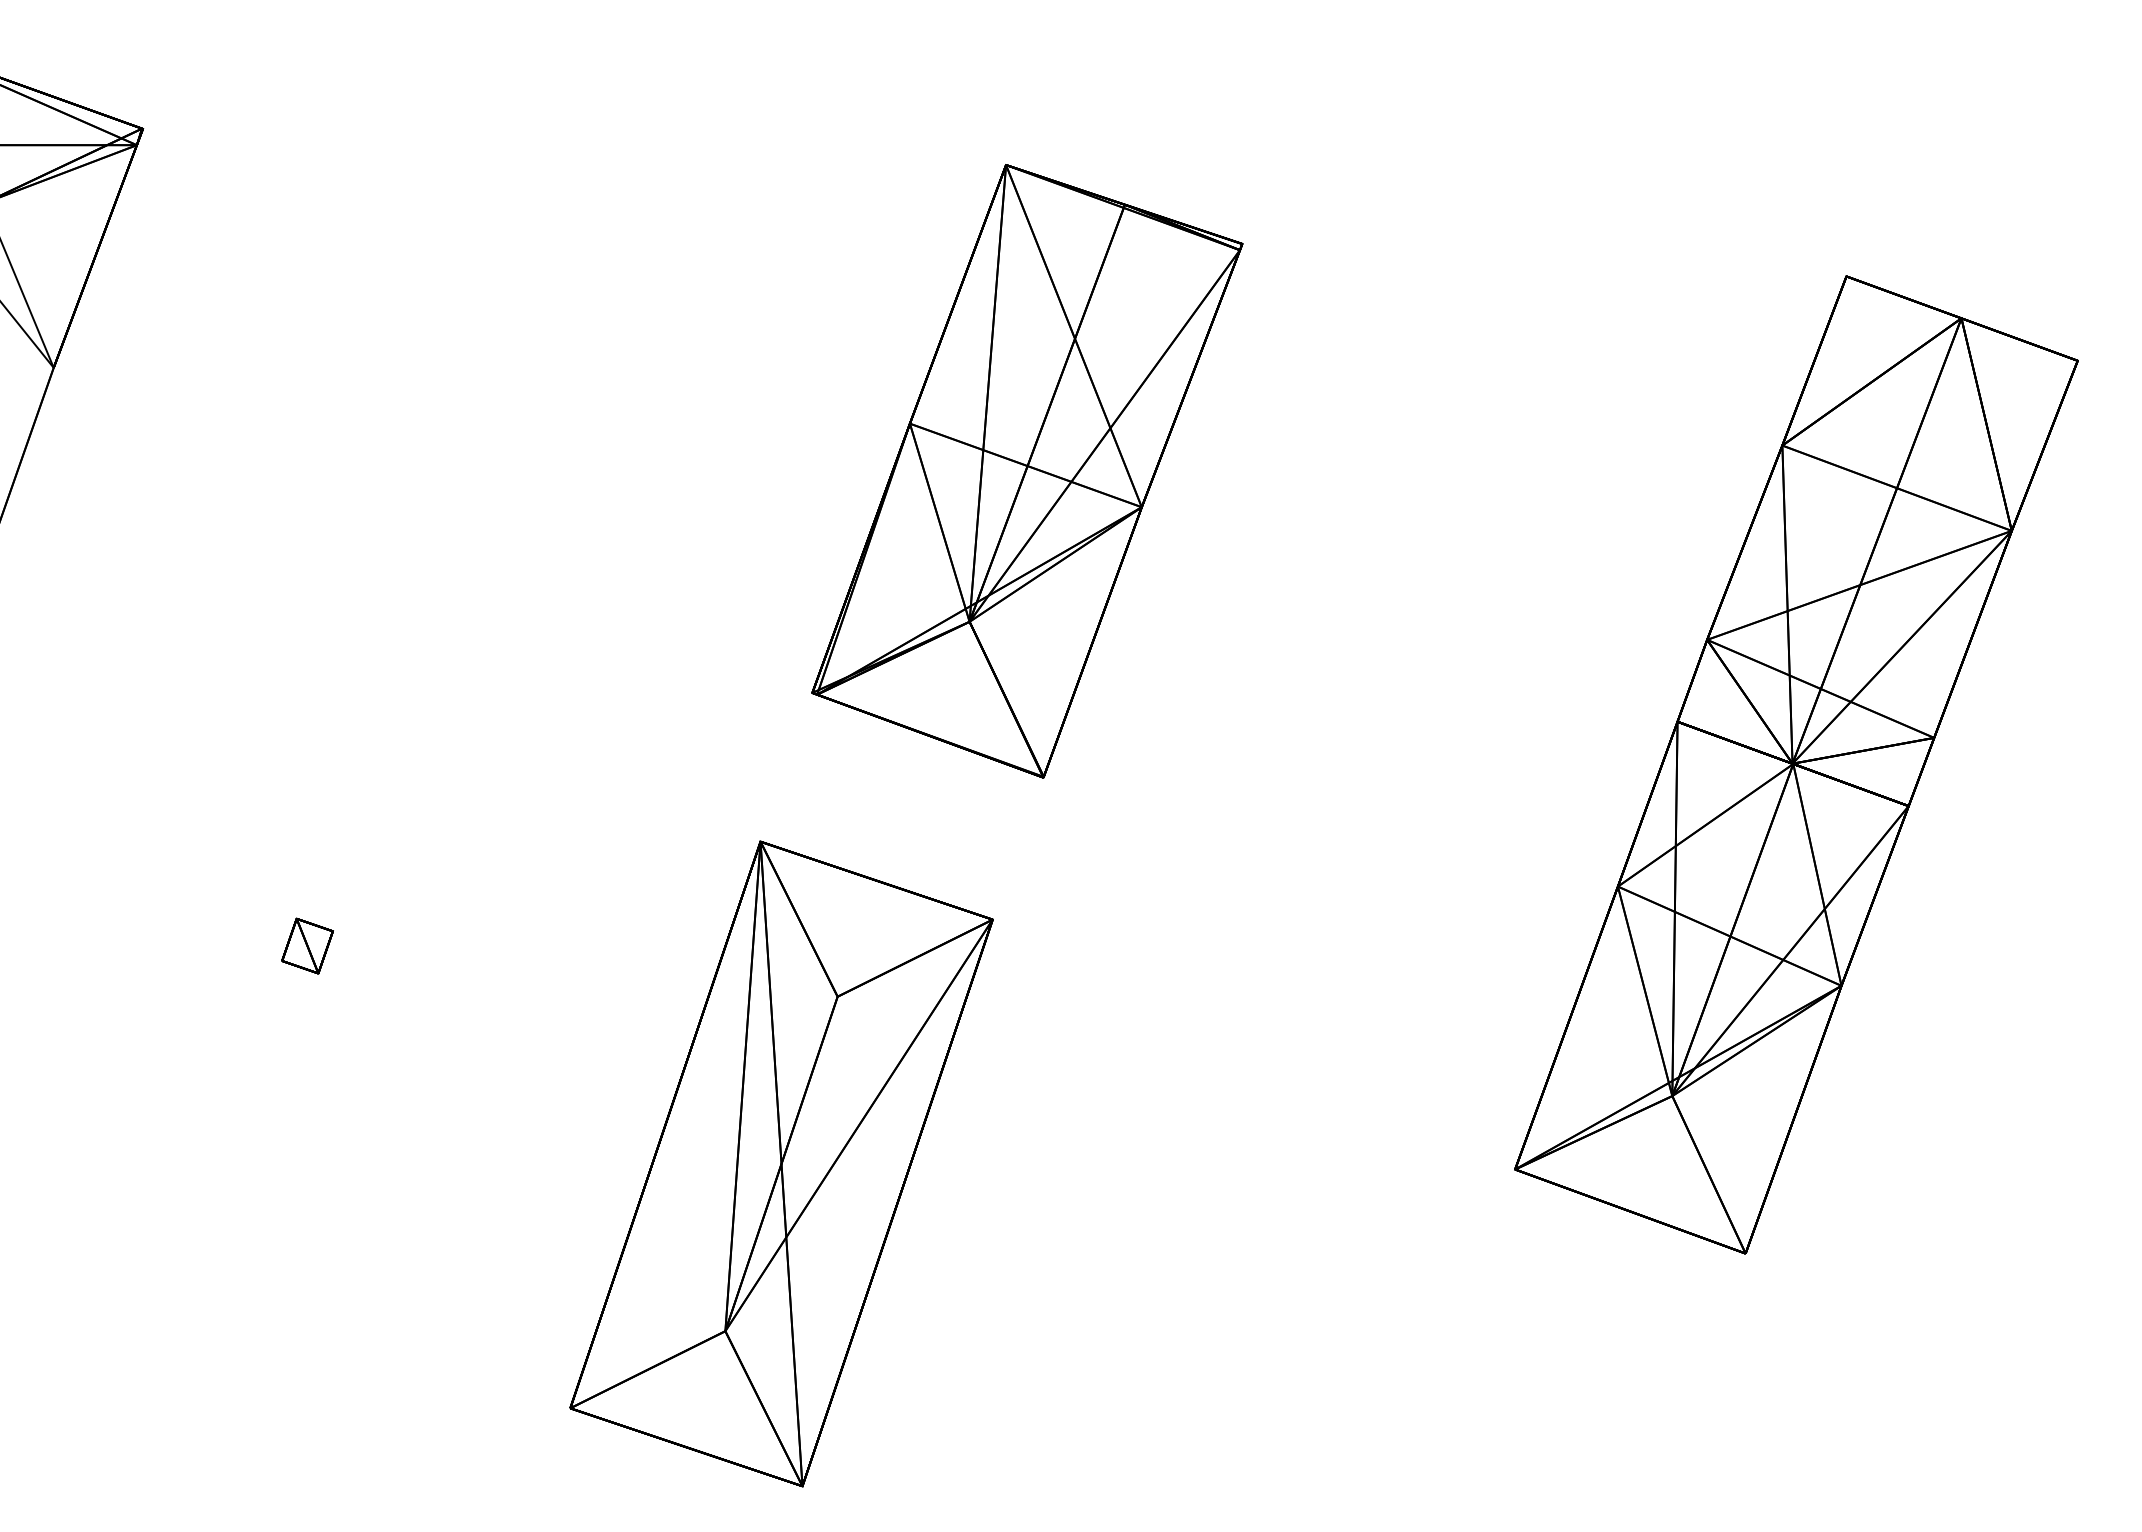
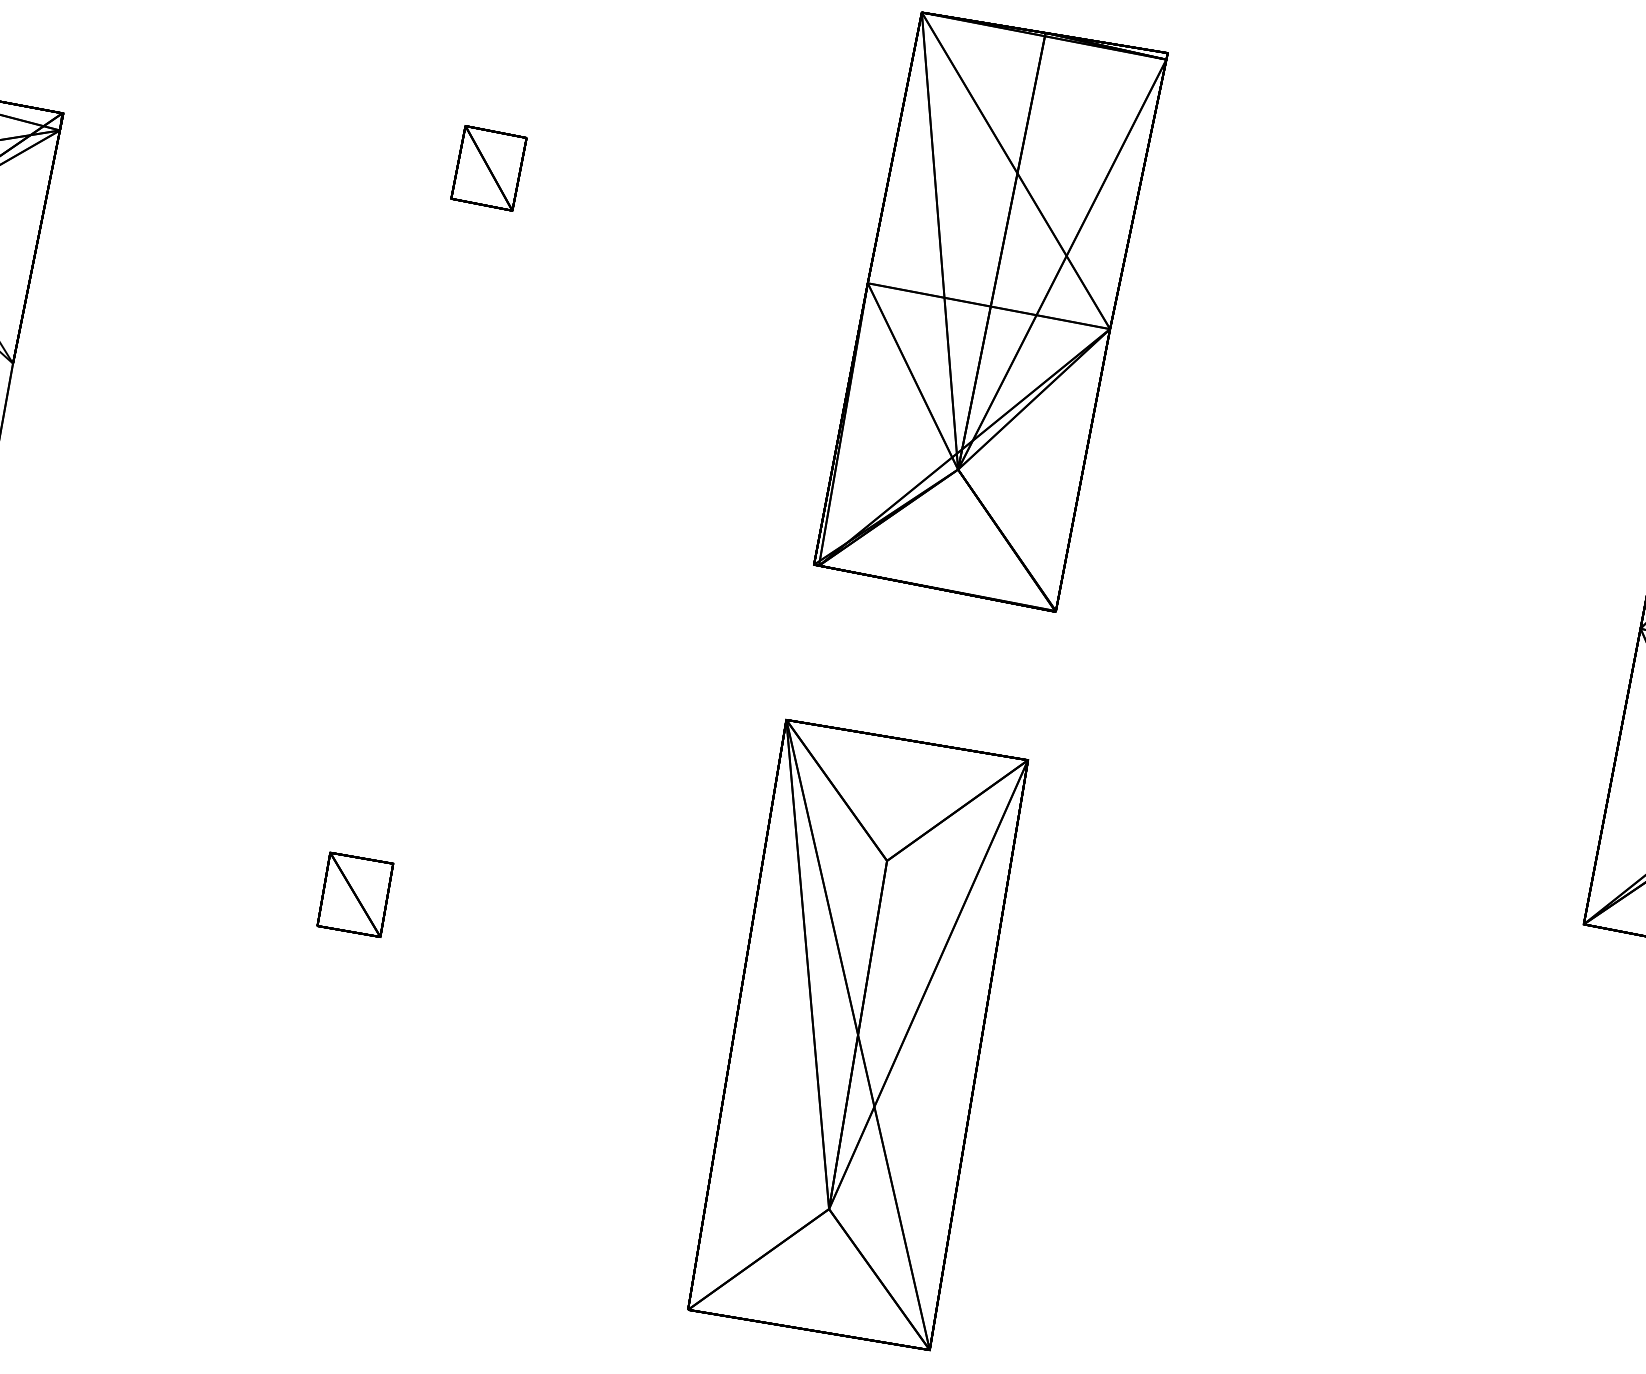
part: (554, 249) -> (489, 167), added
part: (307, 945) -> (355, 894), size x1.67

